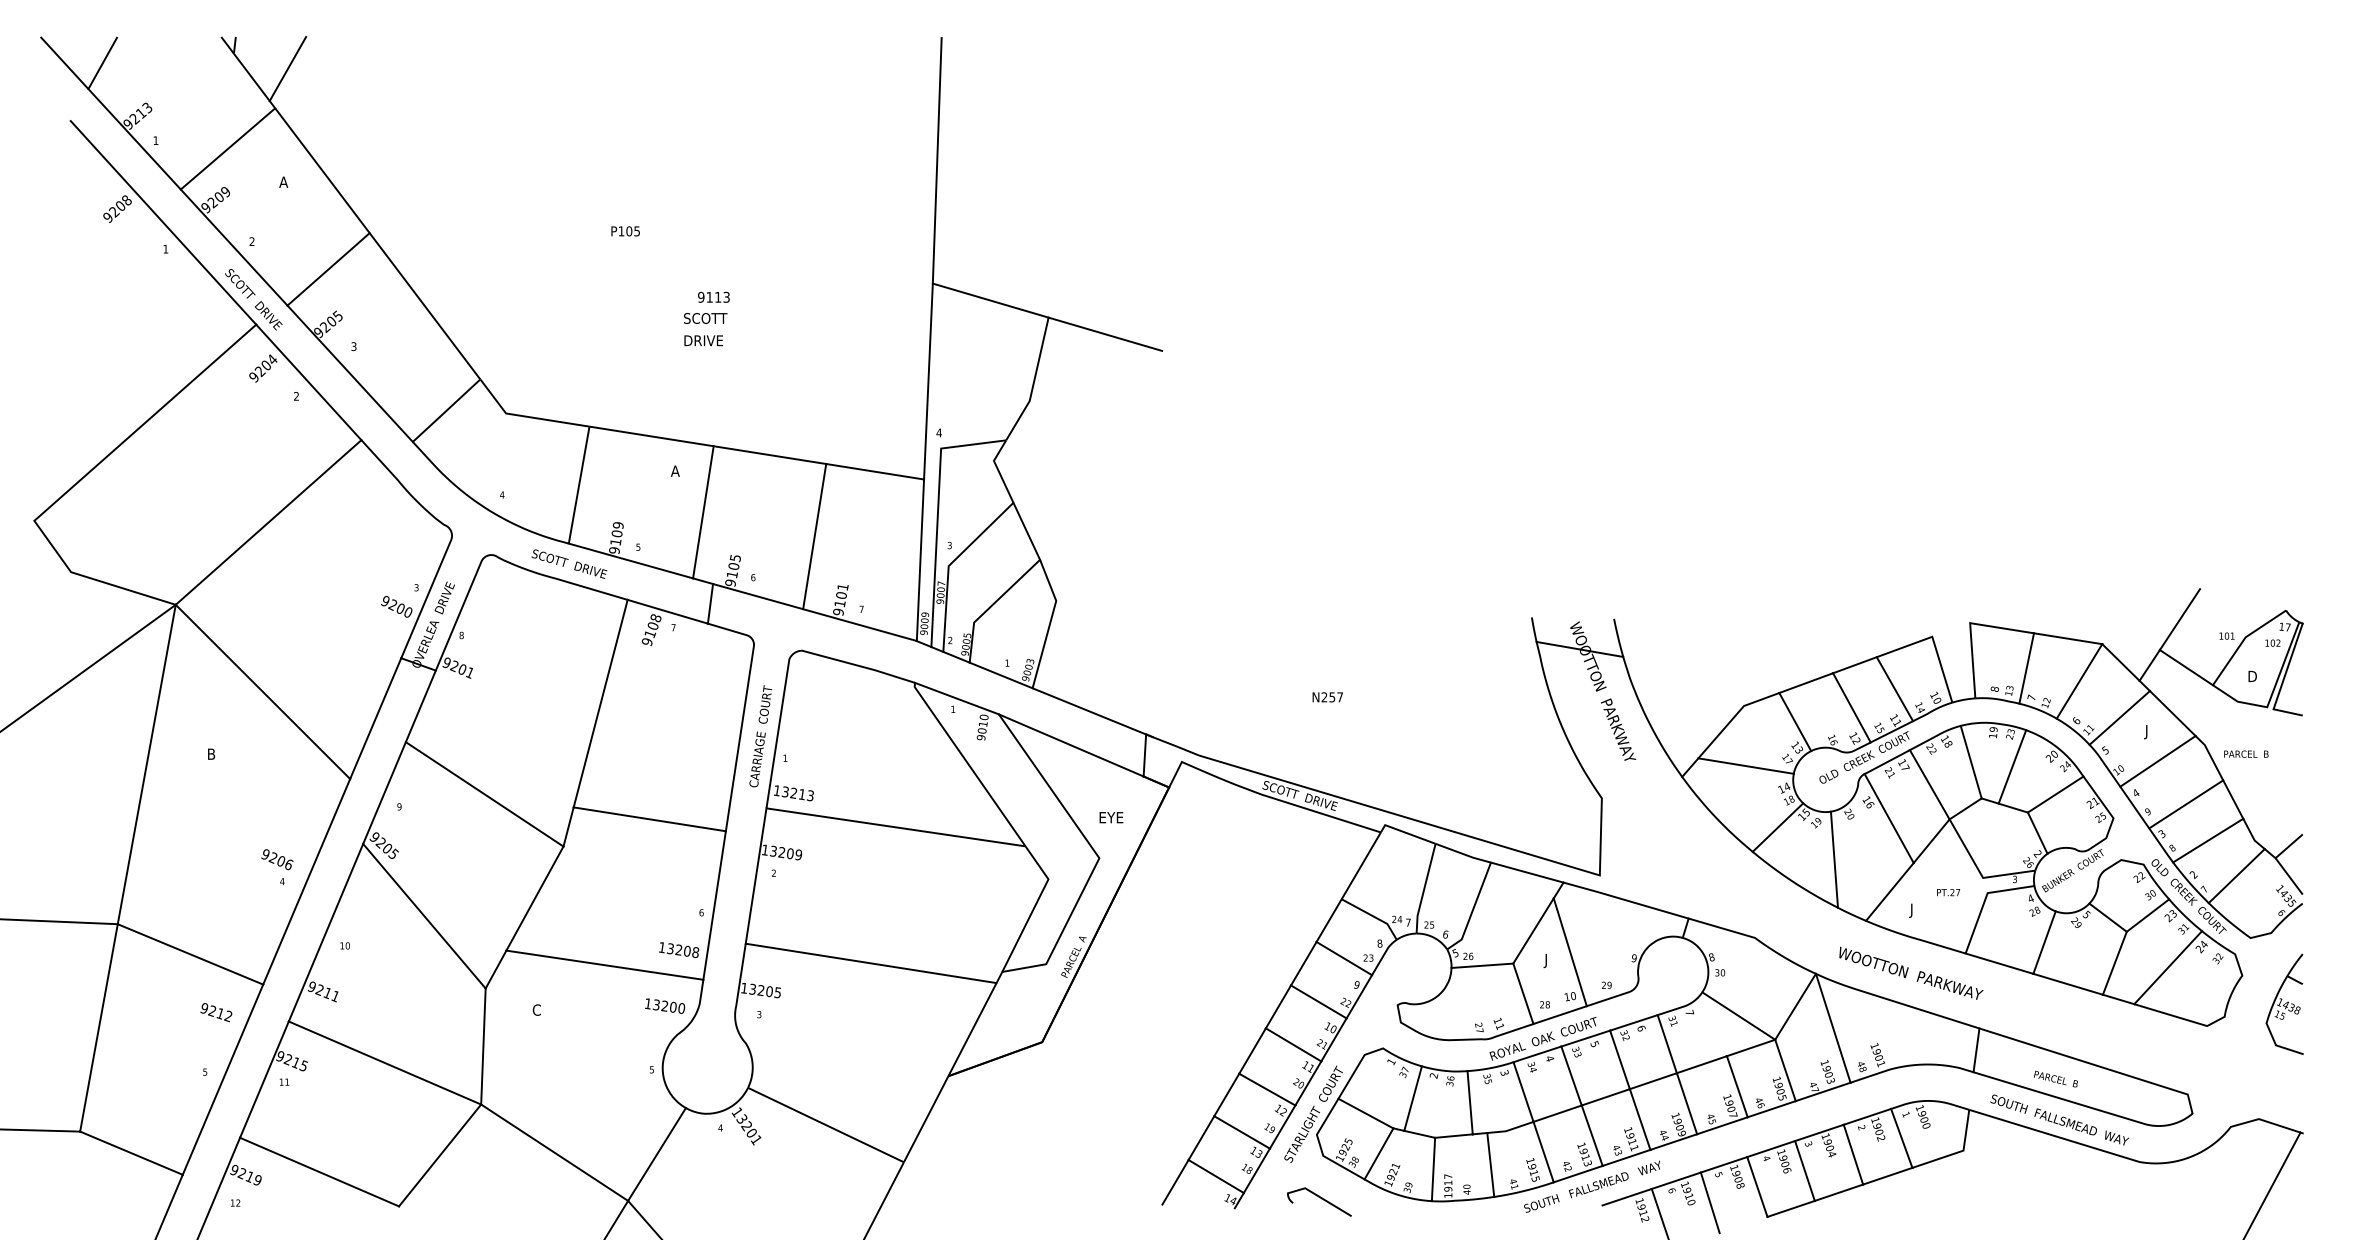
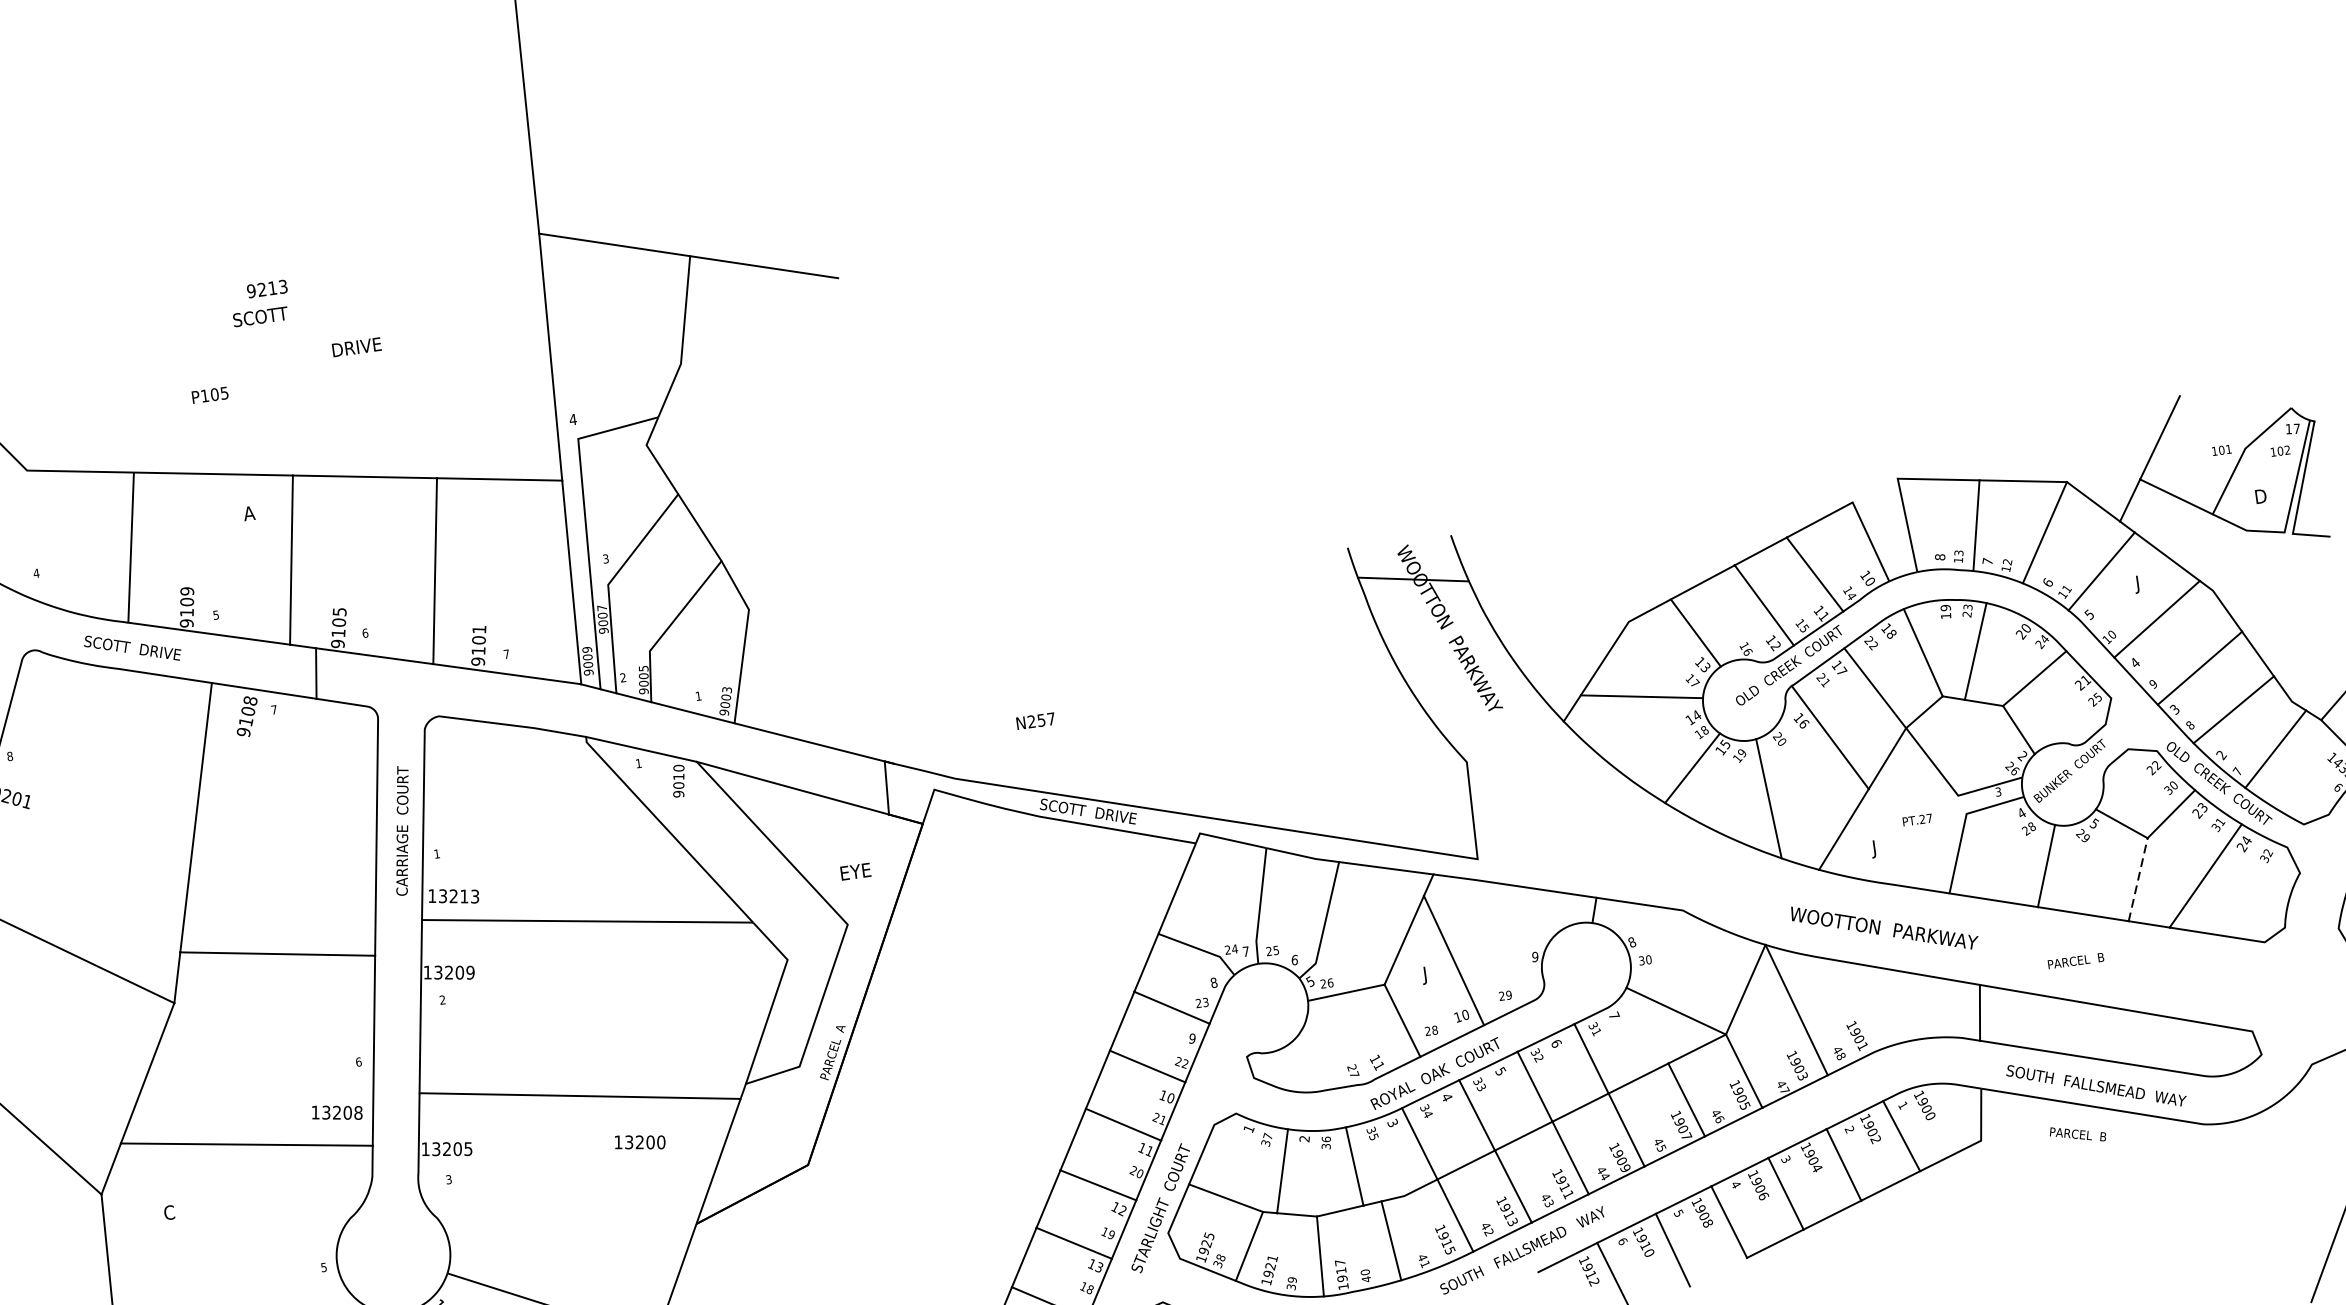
text: (625, 231) -> (210, 395), moved
text: (709, 296) -> (261, 288), 9113 -> 9213
text: (703, 340) -> (356, 347), moved
text: (1327, 697) -> (1035, 721), moved
text: (2246, 753) -> (2076, 960), moved
line: (2114, 963) -> (2137, 880), solid -> dashed
text: (665, 1005) -> (640, 1141), moved
text: (2055, 1078) -> (2077, 1133), moved

